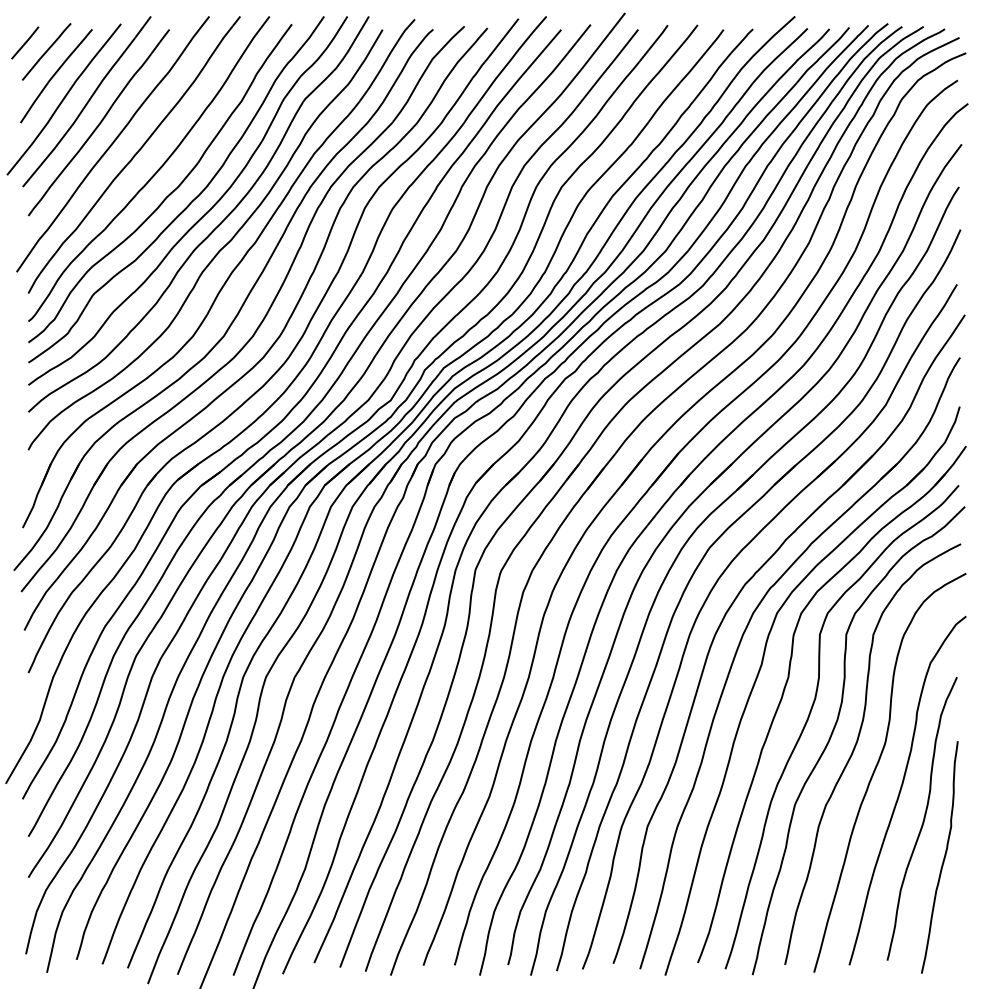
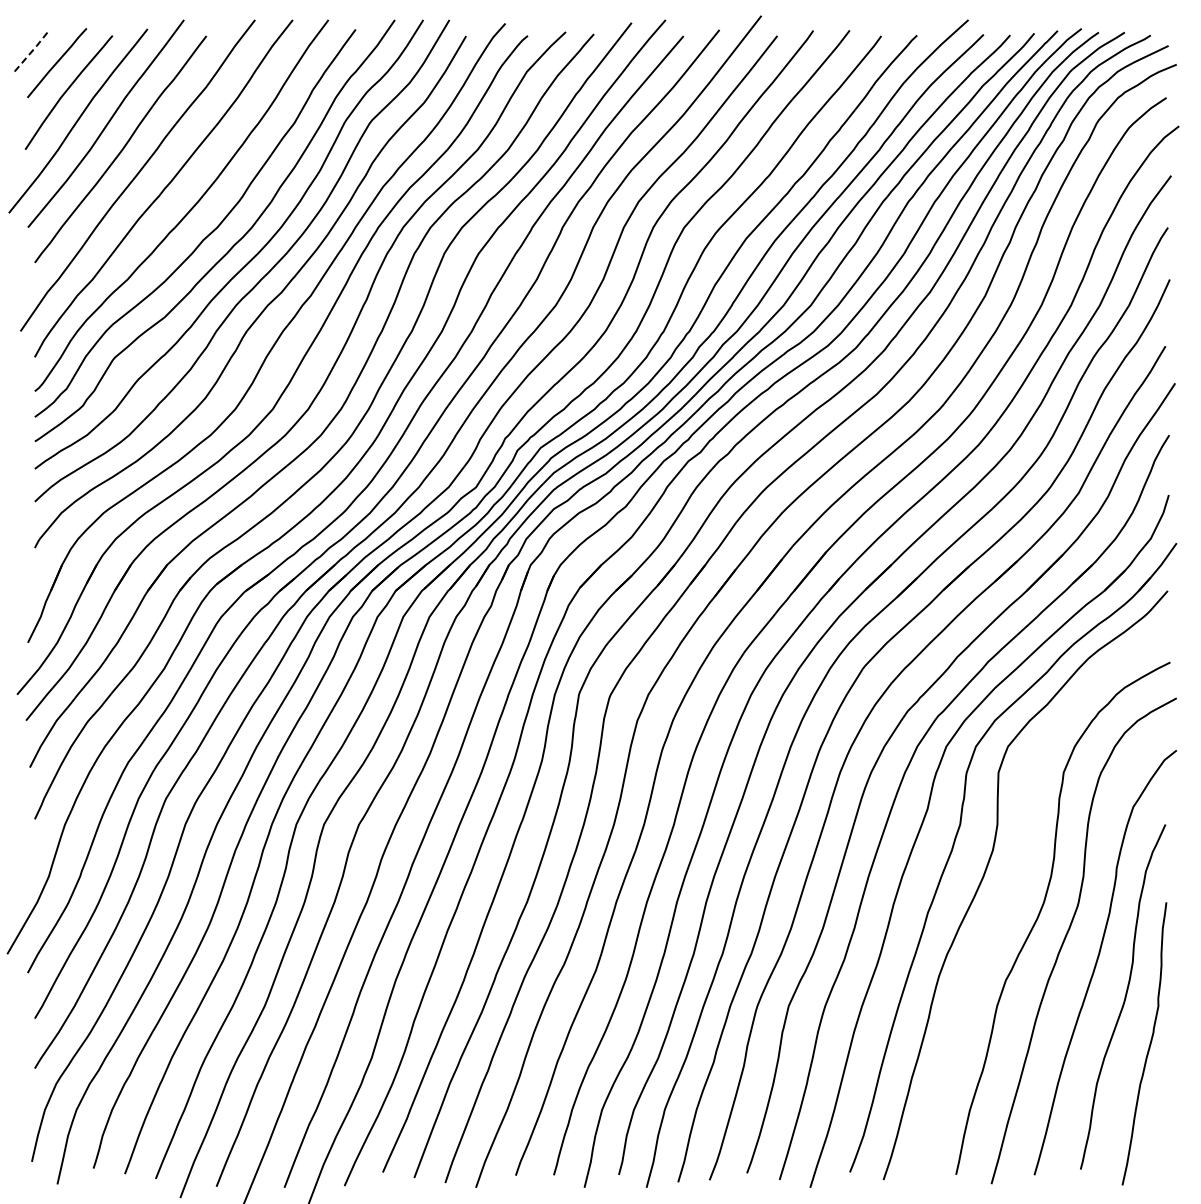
line: (25, 42) -> (31, 51), solid -> dashed
curve: (834, 729) -> (1016, 888), removed

